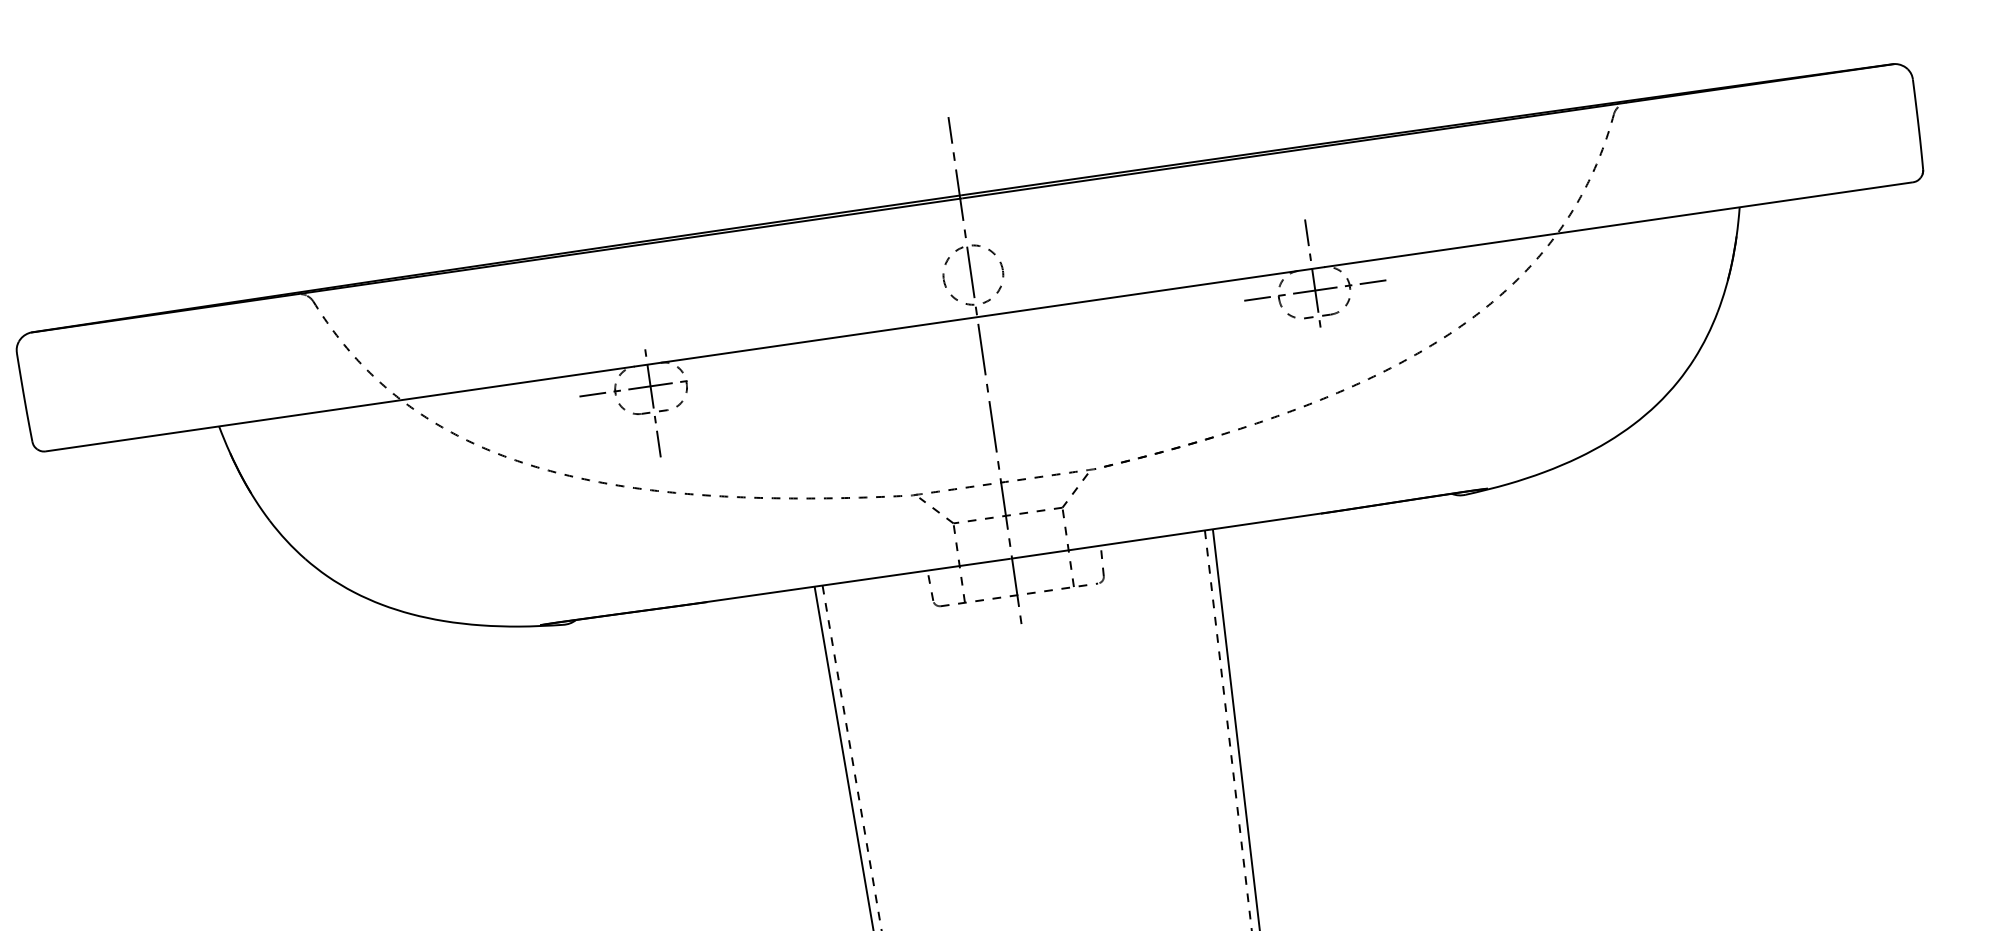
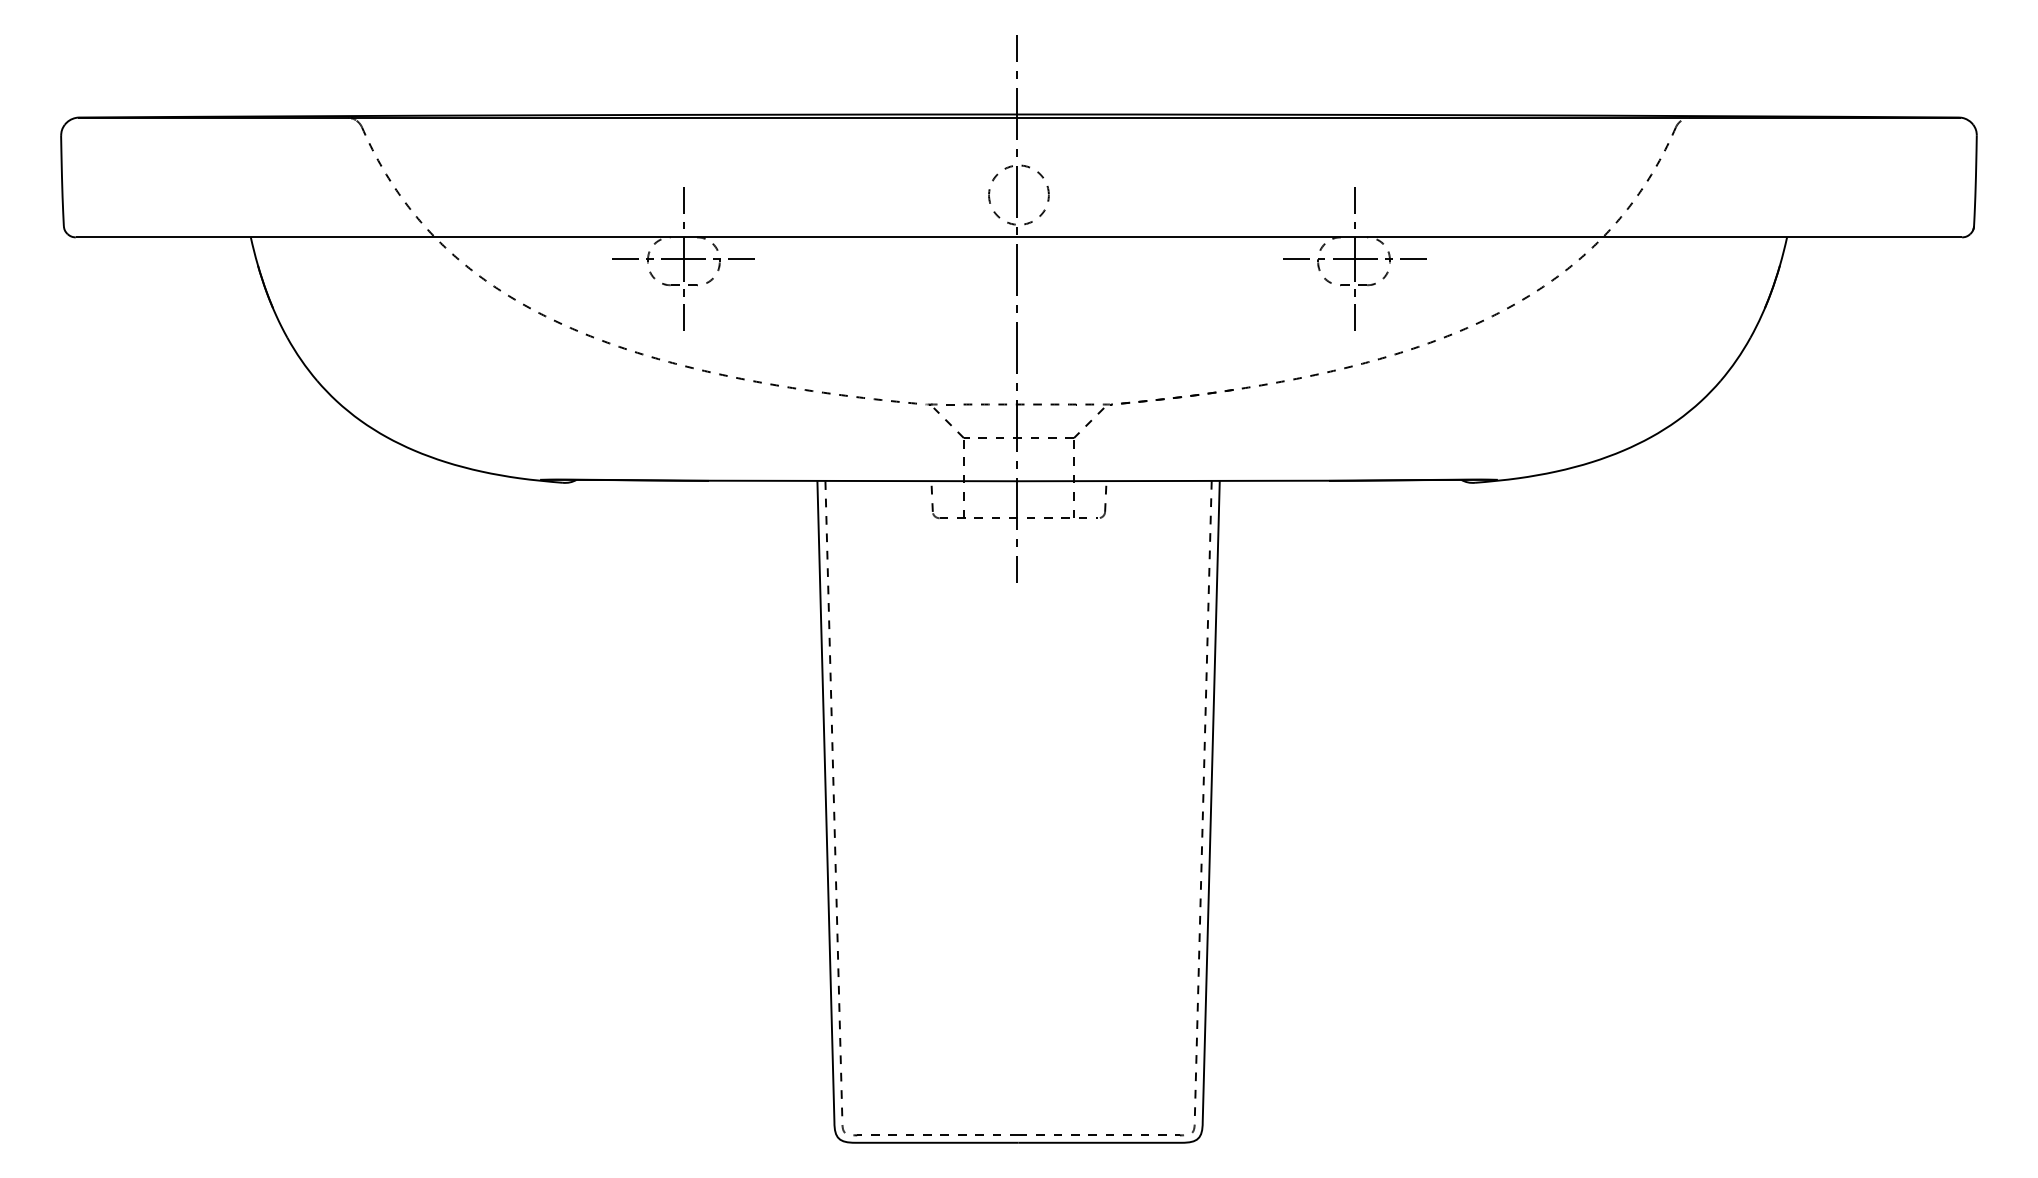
line: (642, 328) -> (683, 200), added
line: (1322, 348) -> (1354, 317), added
line: (707, 377) -> (741, 258), added
line: (1024, 645) -> (1016, 569), added

